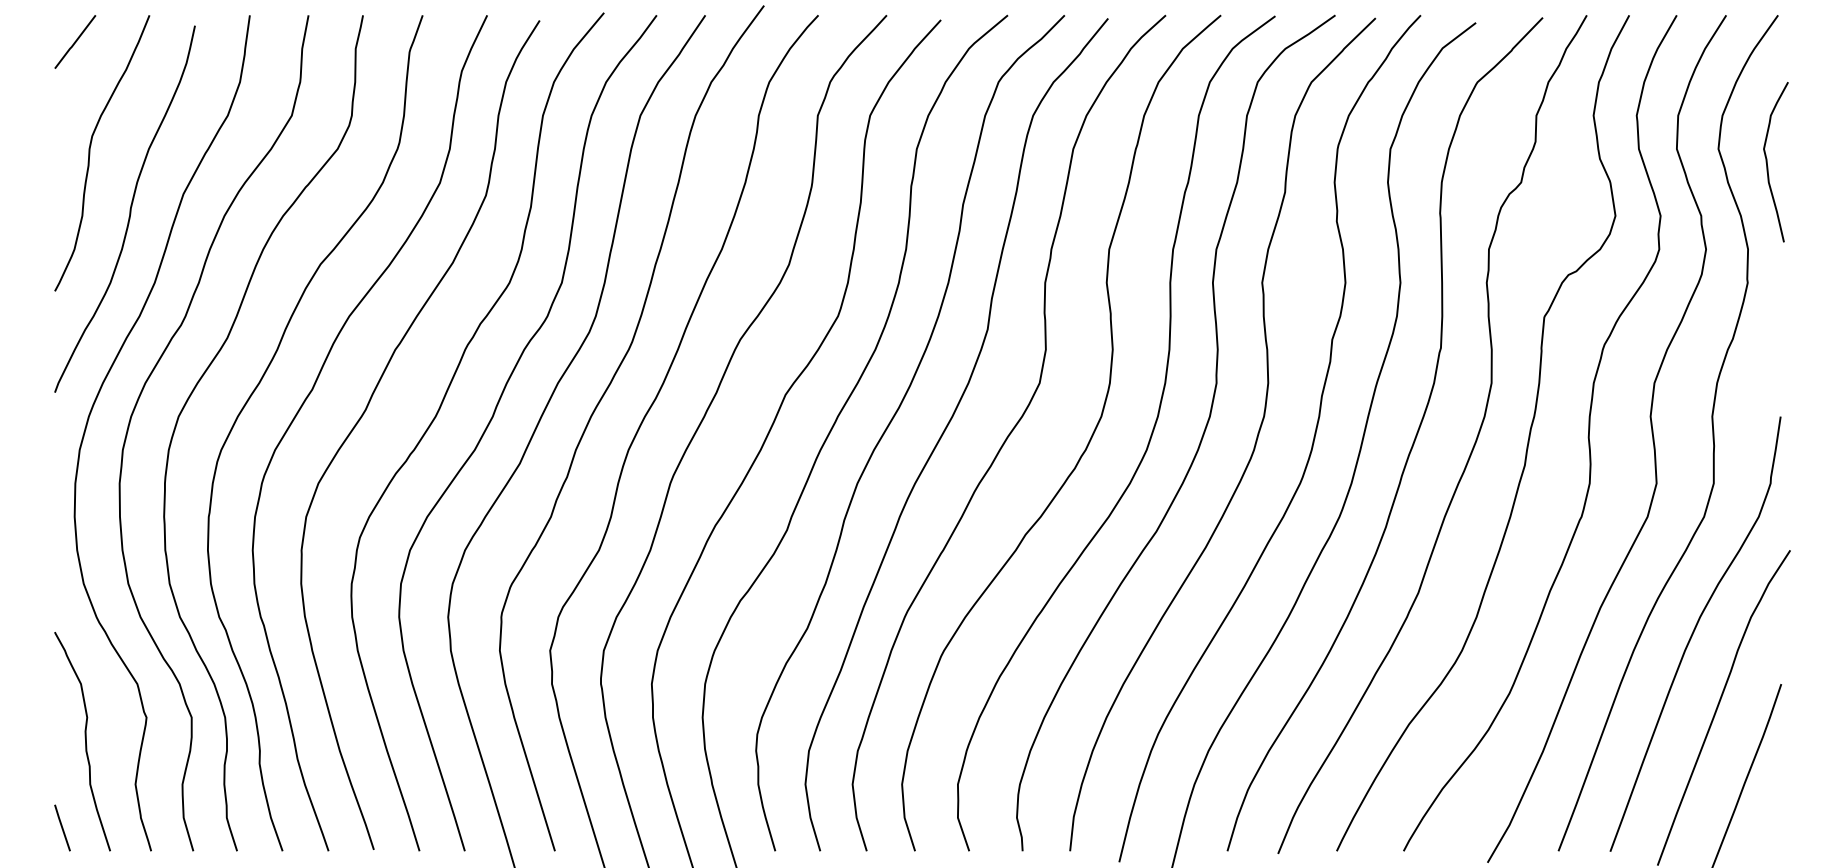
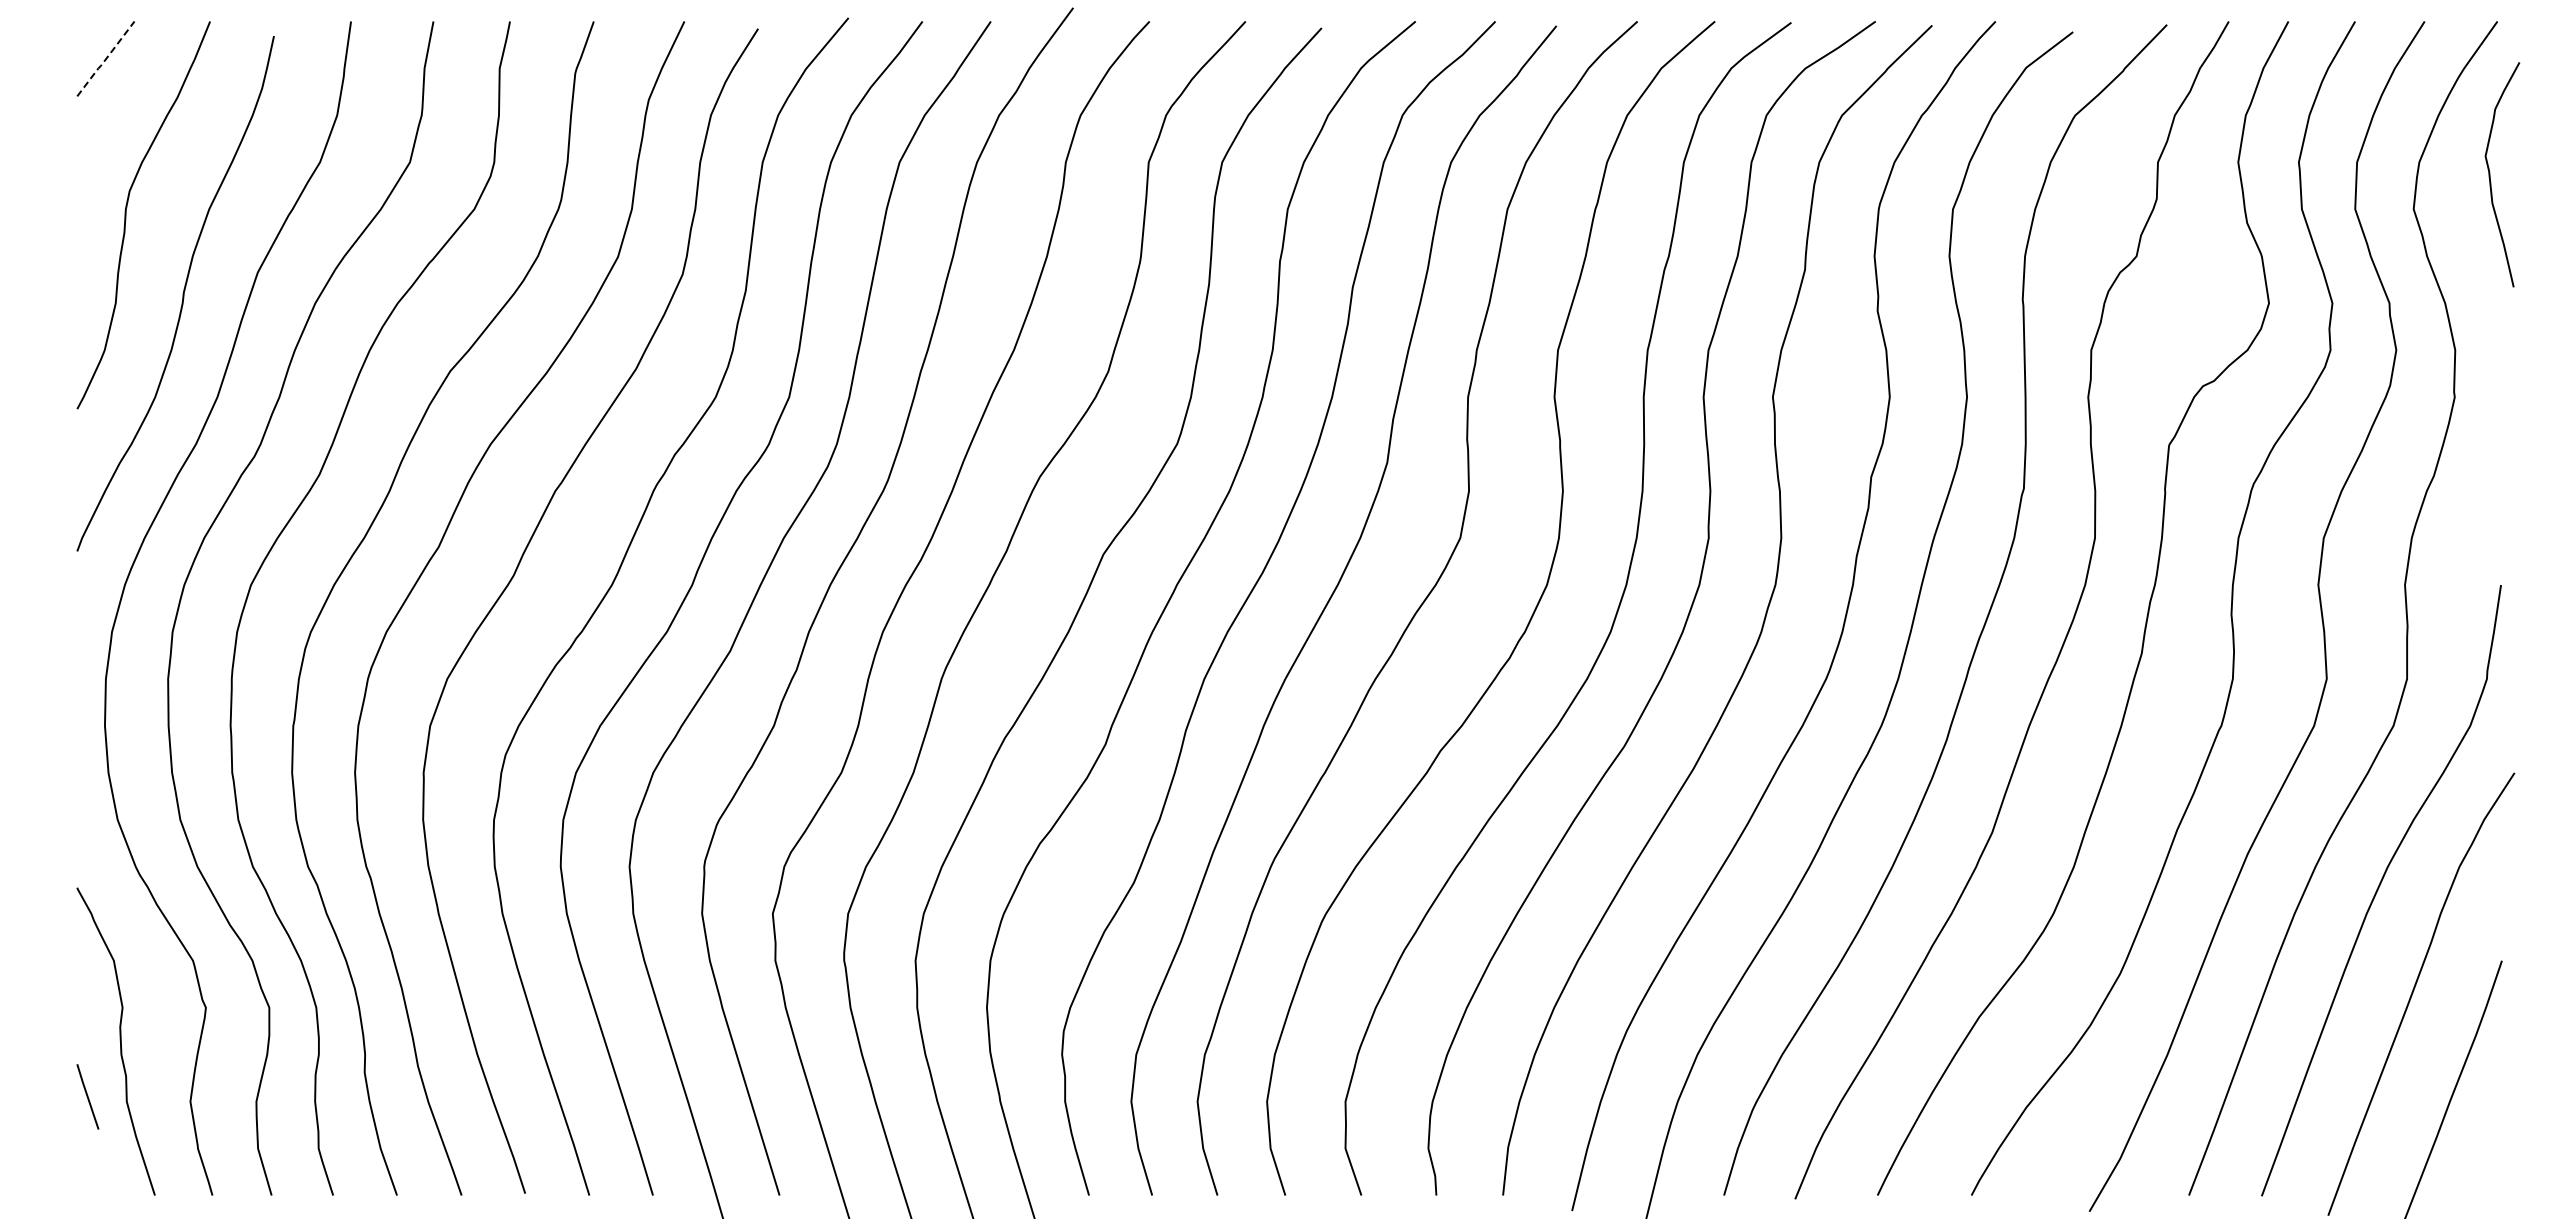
line: (74, 43) -> (104, 60), solid -> dashed
curve: (1767, 162) -> (2490, 174), moved
line: (62, 827) -> (87, 1096), moved

